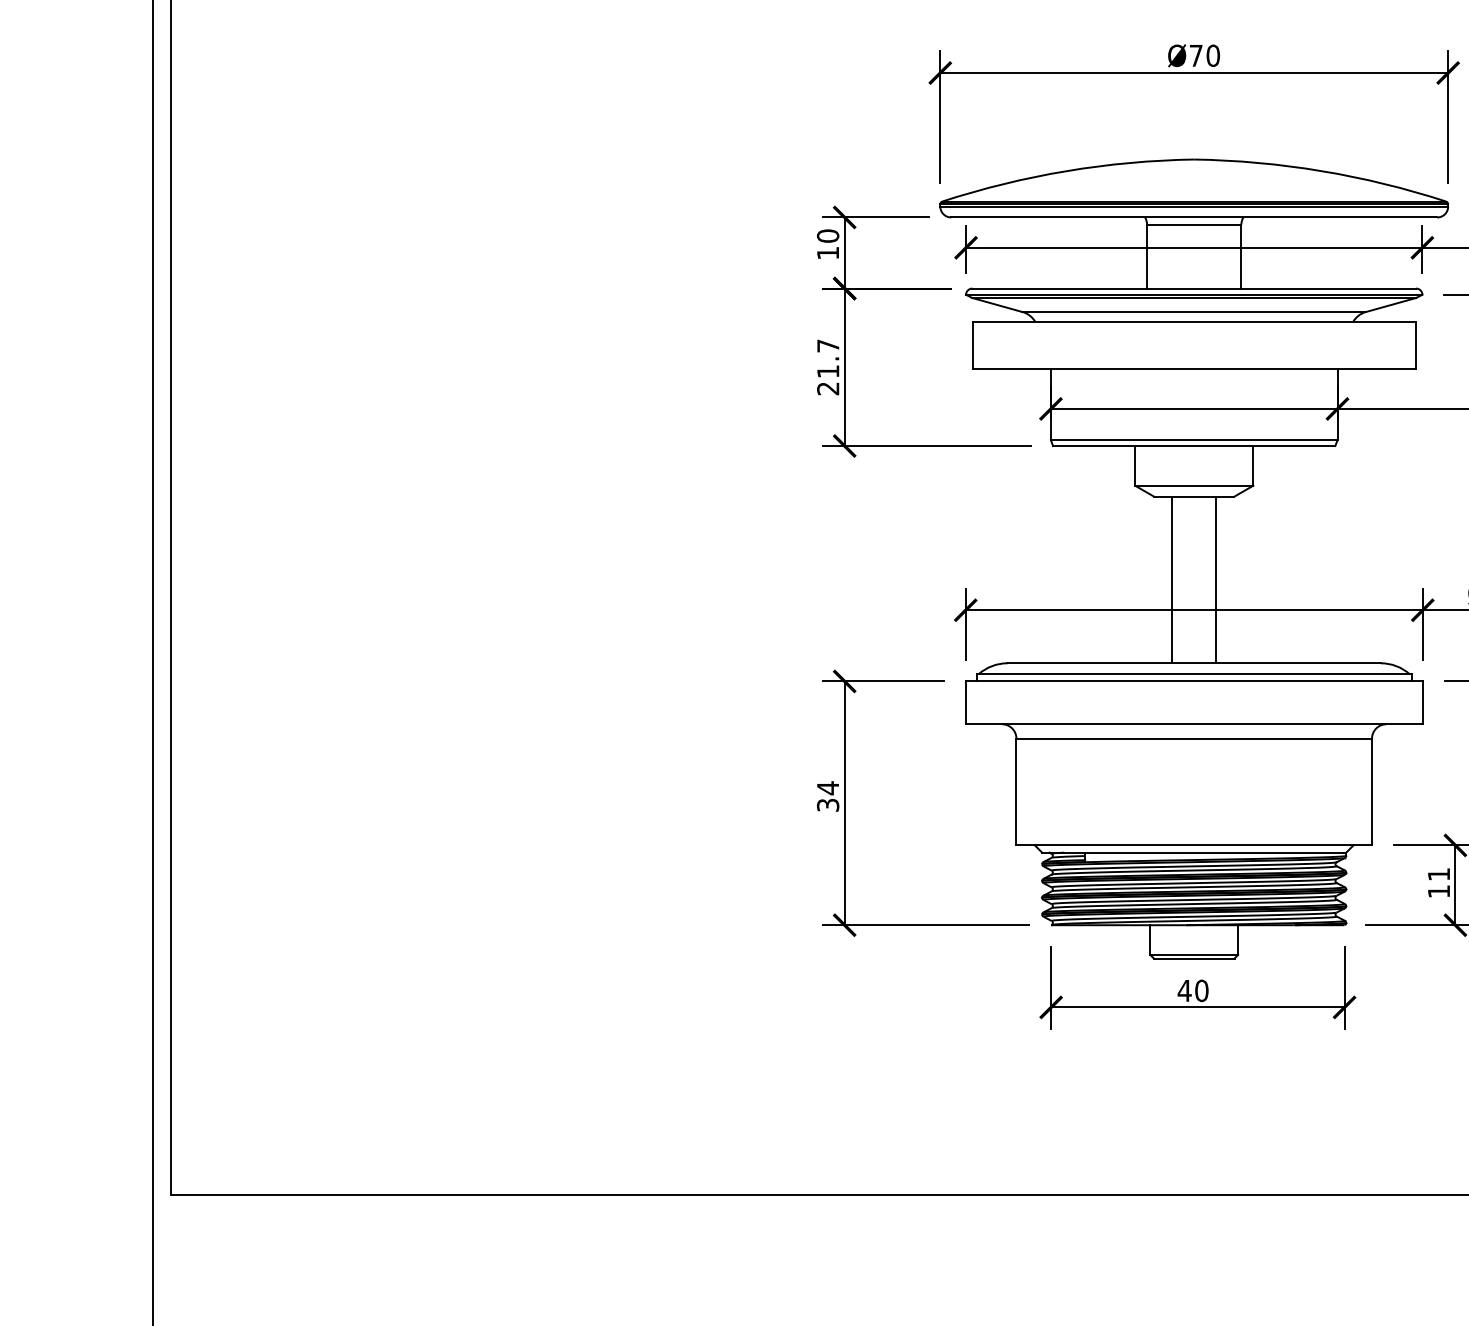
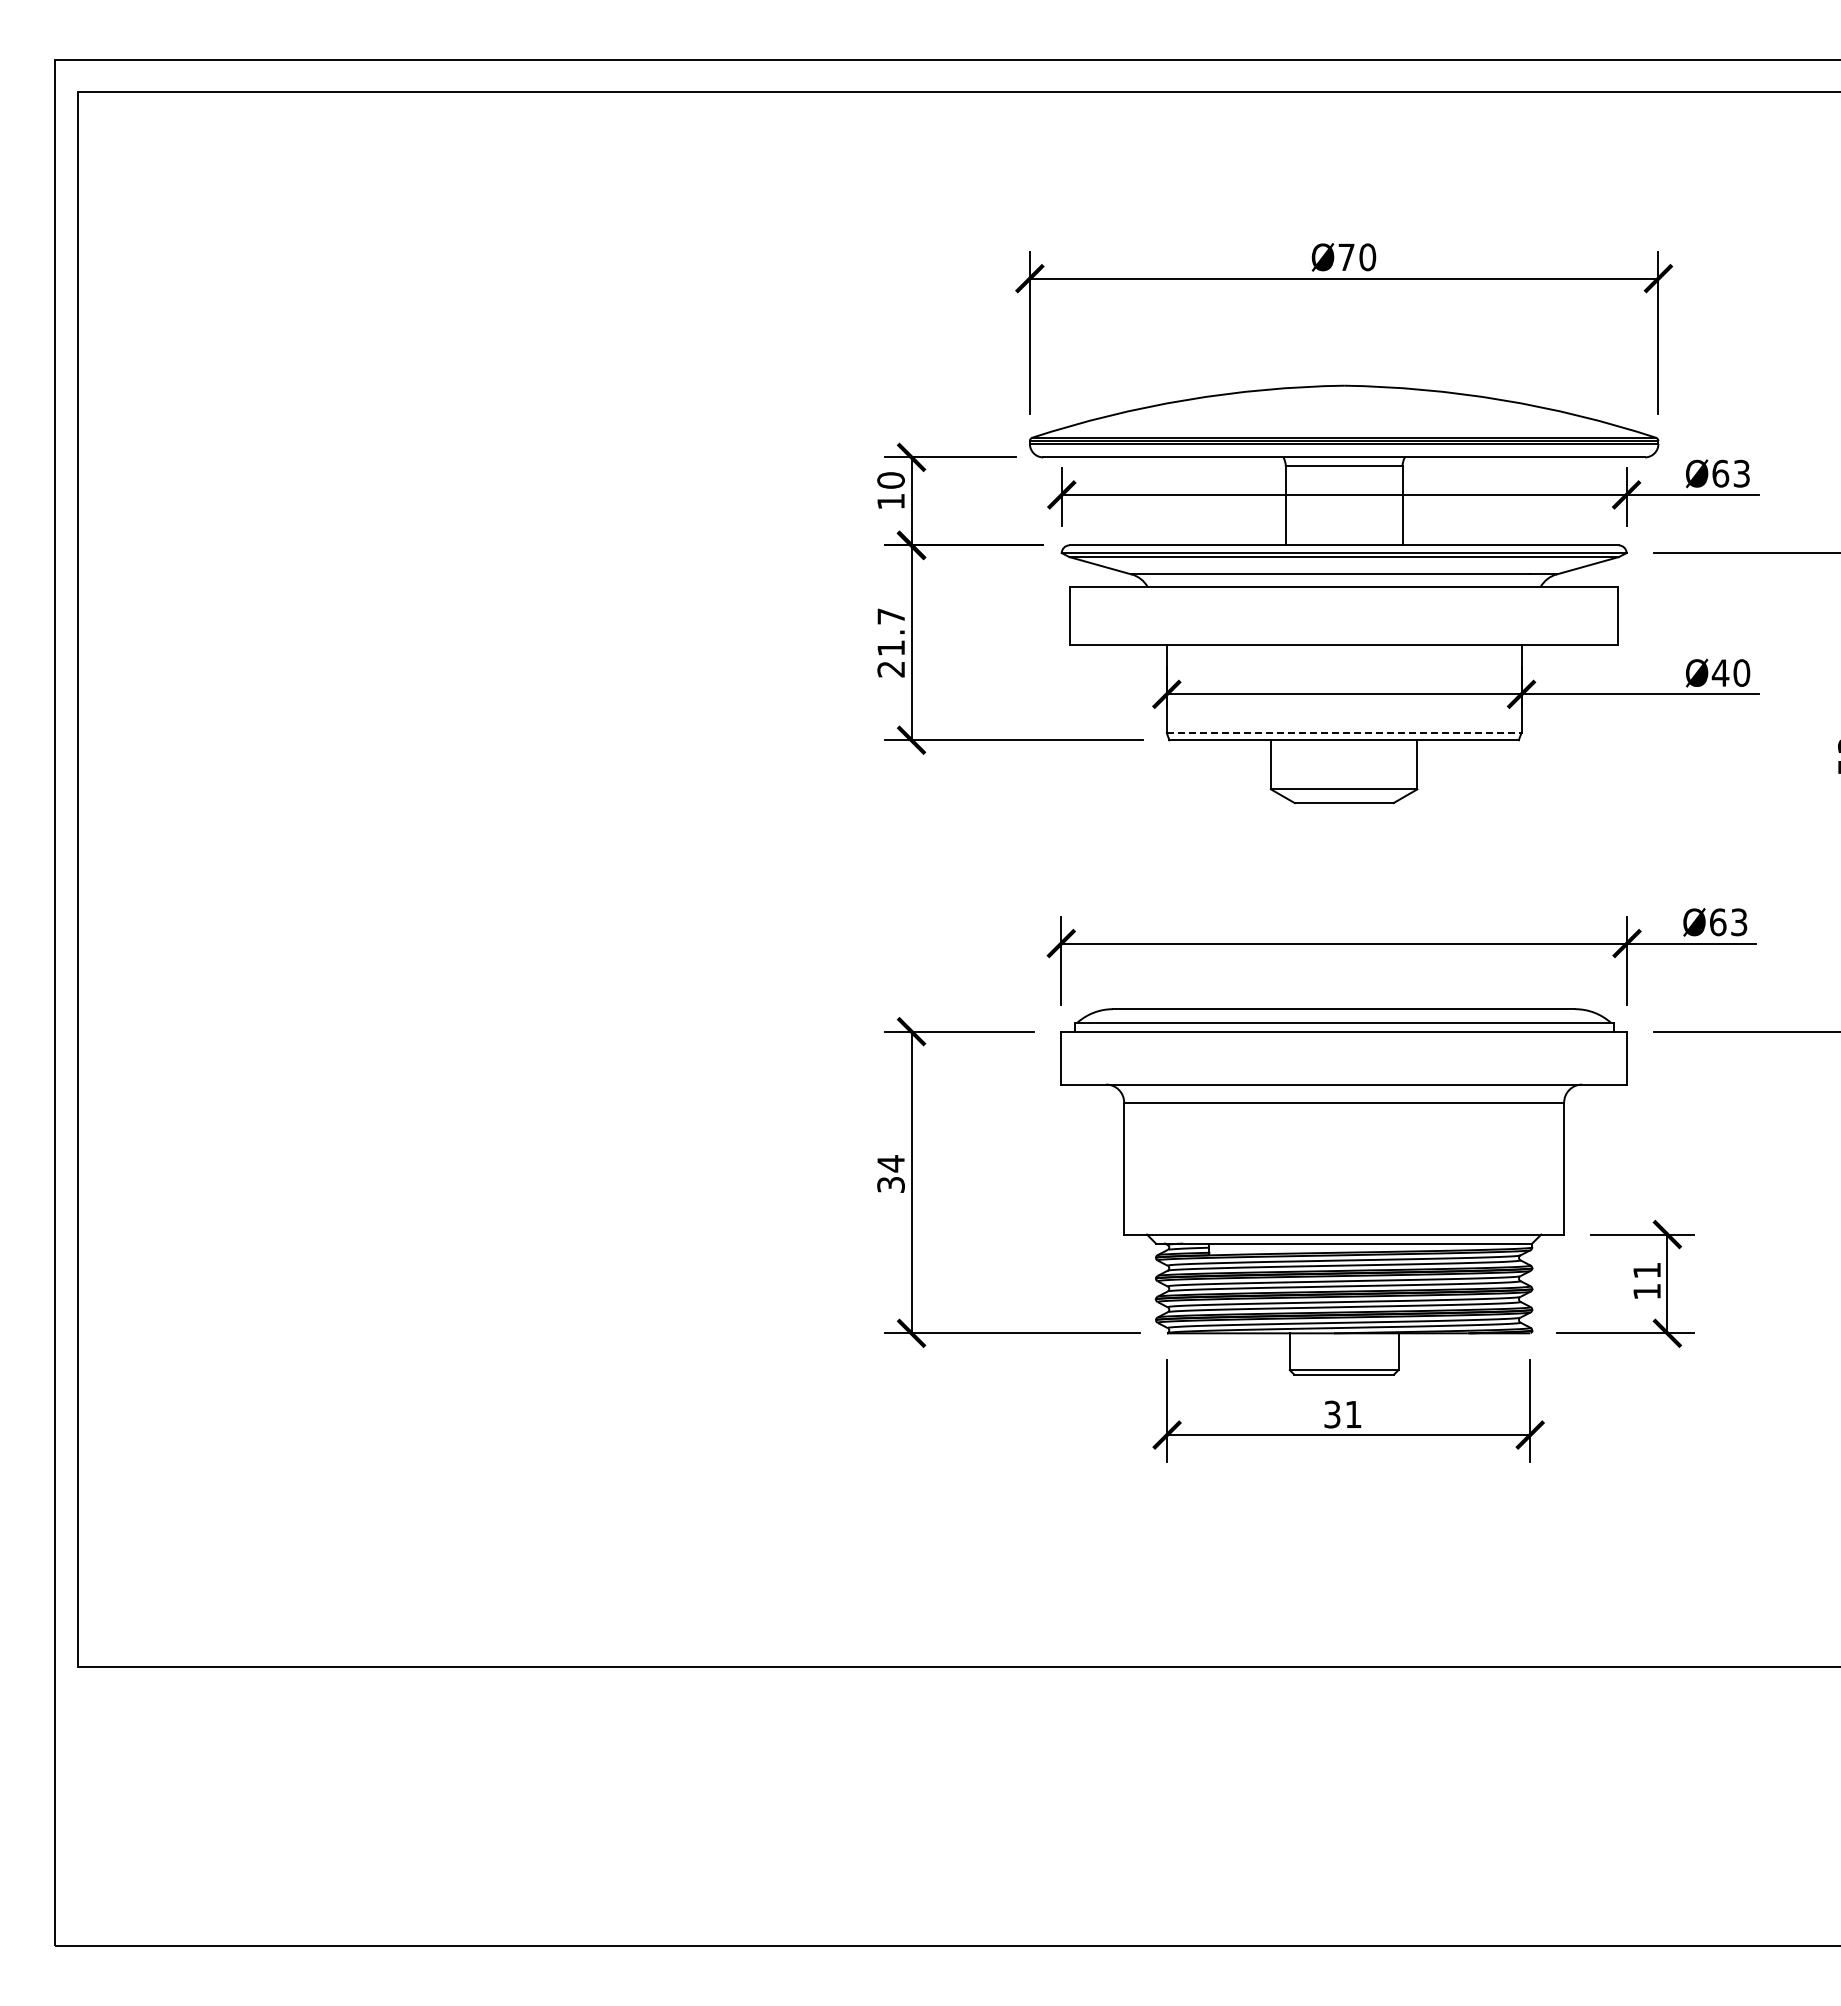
line: (1194, 440) -> (1344, 733), solid -> dashed
line: (1172, 580) -> (1317, 906), removed
line: (1216, 580) -> (1371, 906), removed
text: (1192, 990) -> (1342, 1414), 40 -> 31

